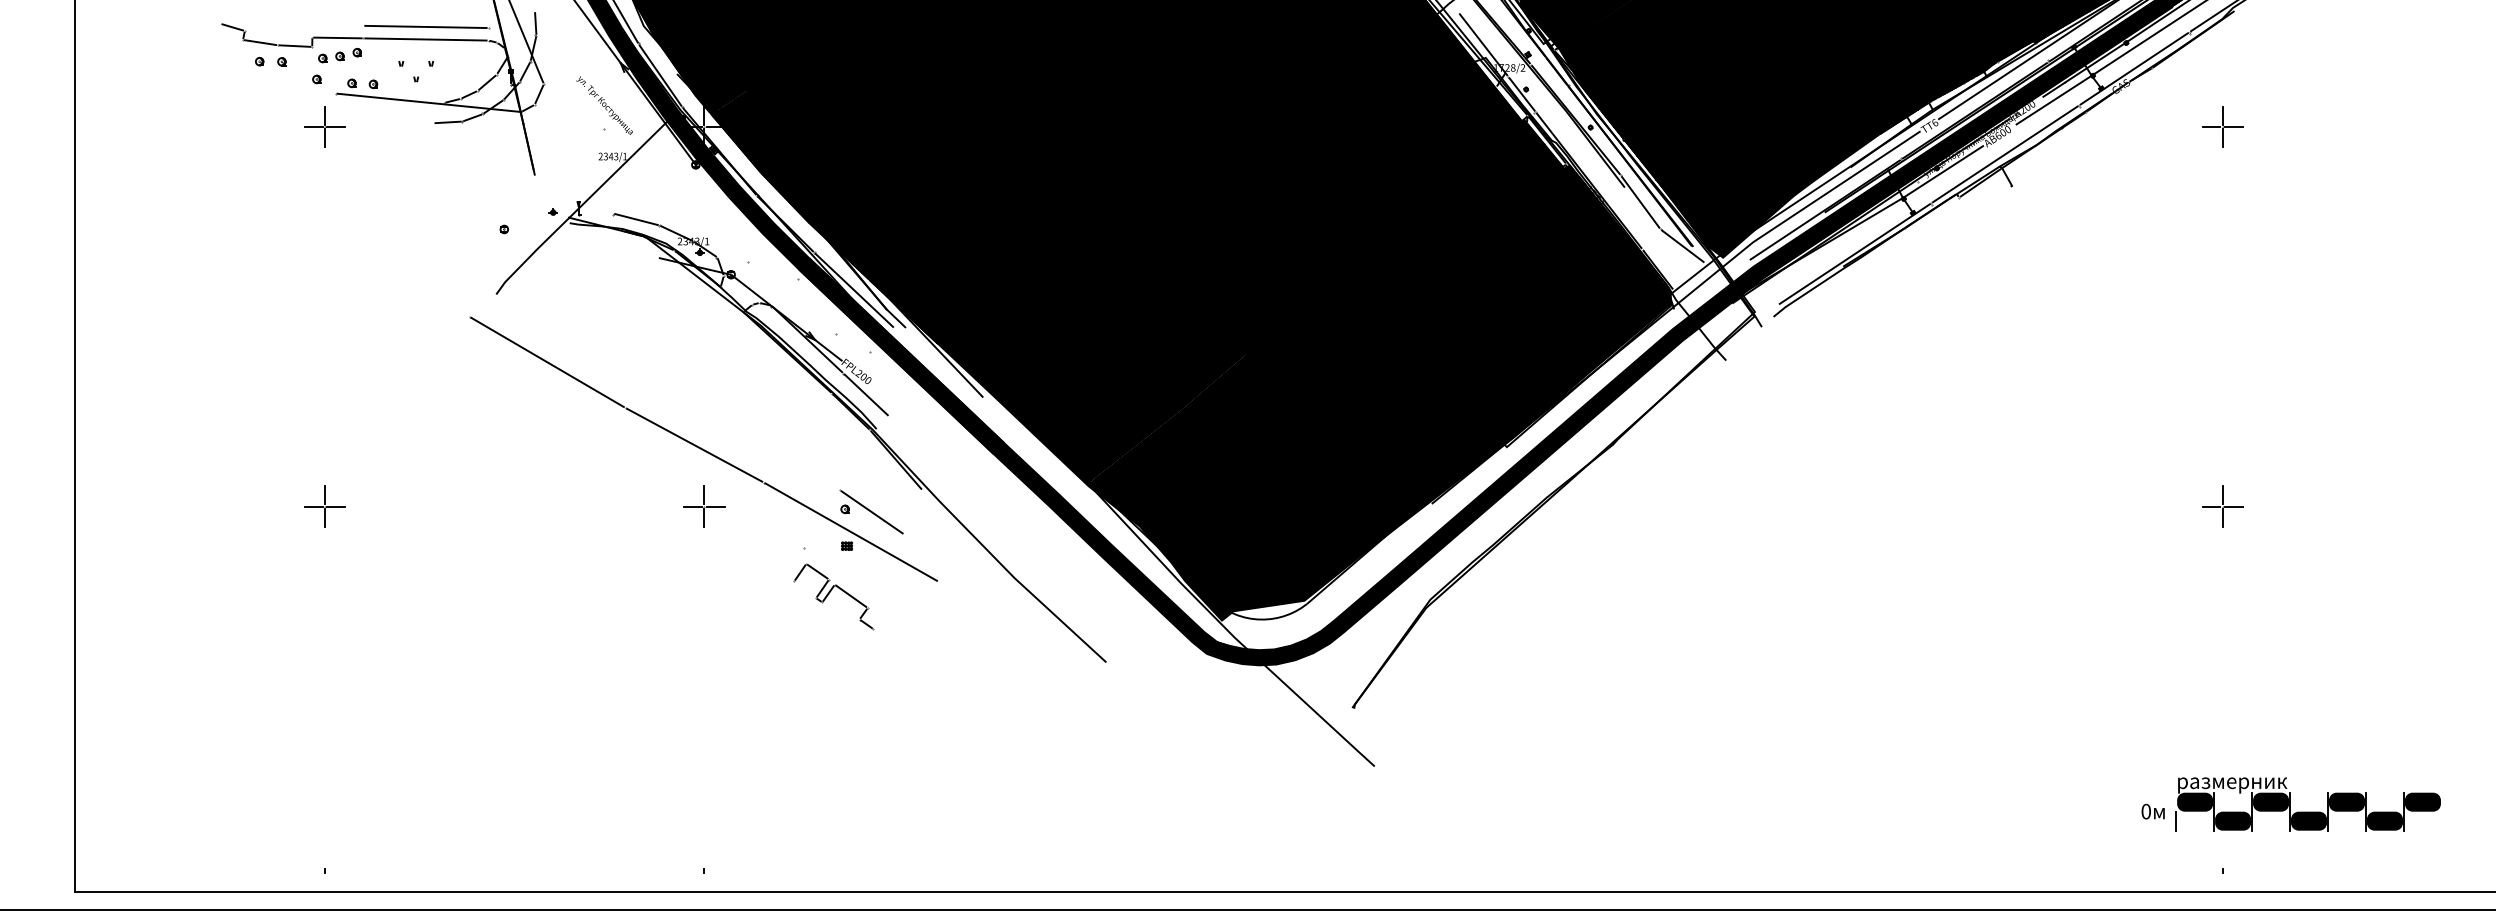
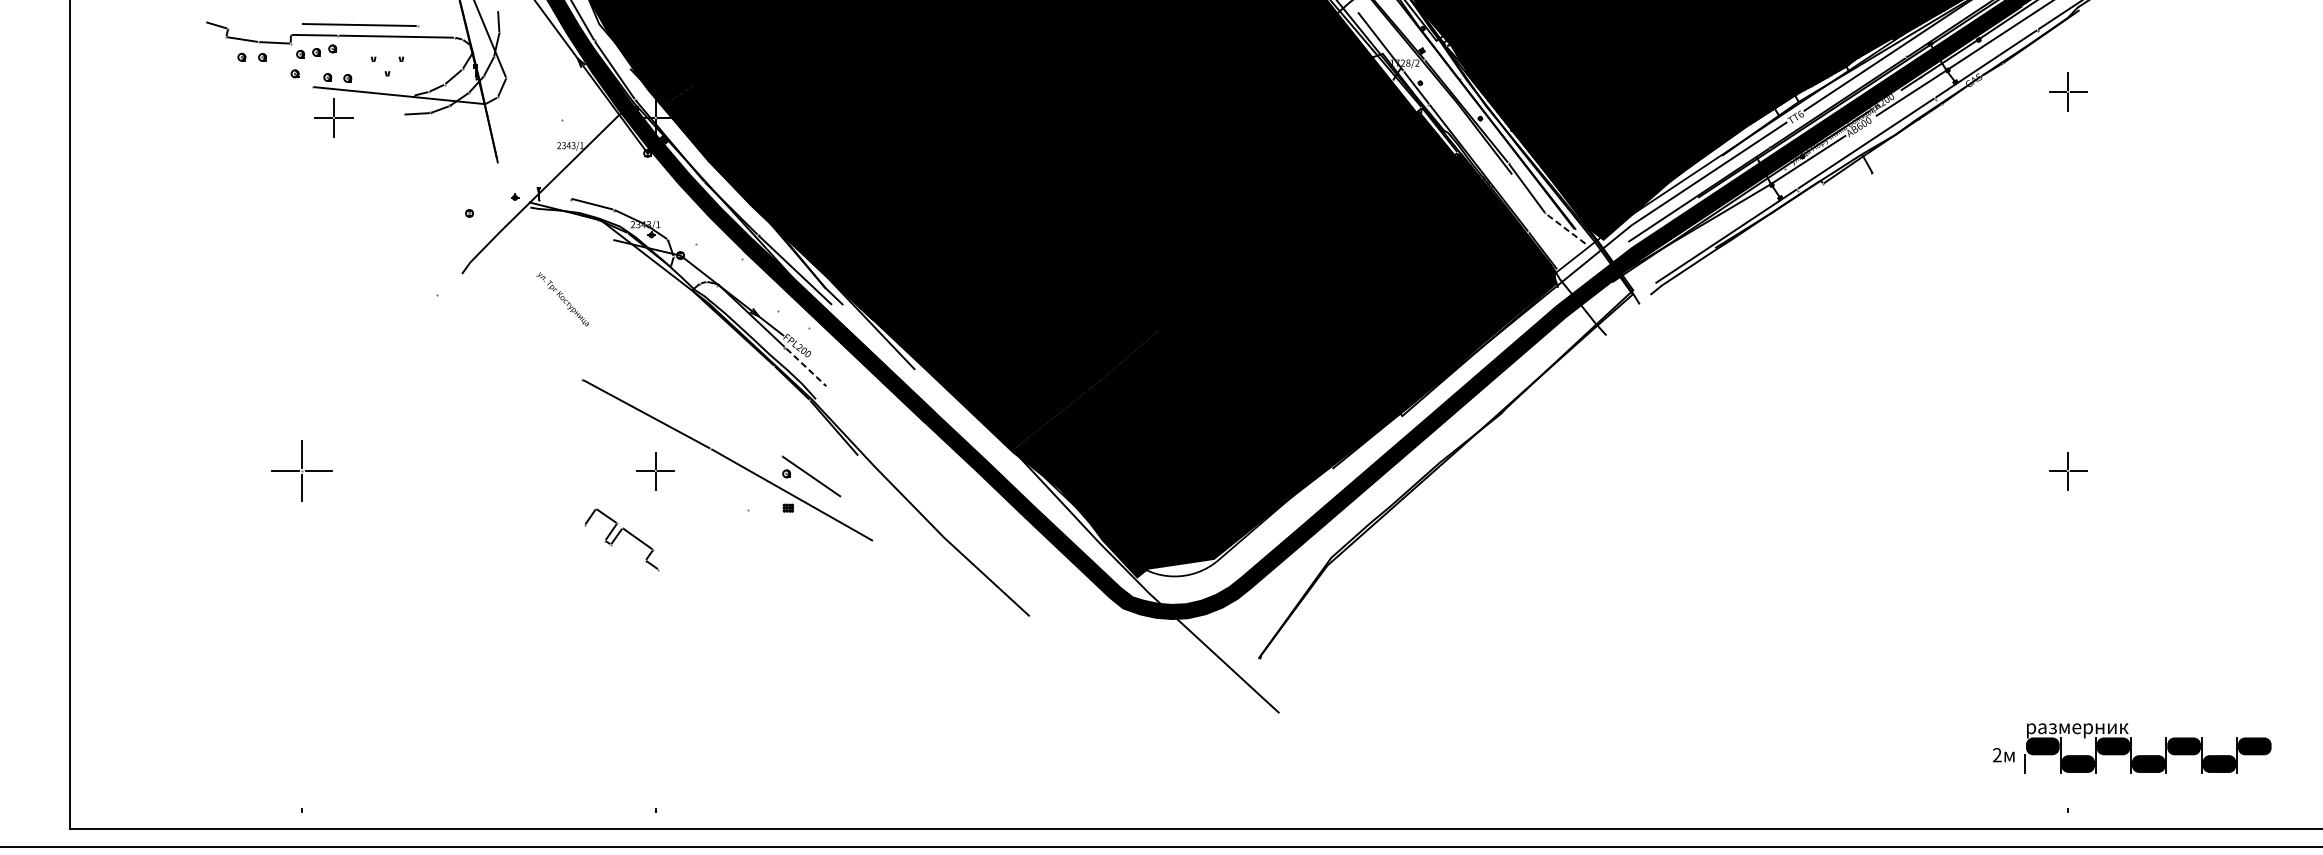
line: (427, 27) -> (360, 25), moved
text: (604, 105) -> (562, 299), moved
part: (324, 126) -> (333, 117), moved
part: (2222, 126) -> (2068, 91), moved
line: (1682, 245) -> (1565, 228), solid -> dashed
line: (547, 362) -> (509, 337), removed
line: (866, 395) -> (806, 367), solid -> dashed
part: (324, 506) -> (302, 471), size x1.6
part: (833, 596) -> (621, 539), moved
text: (2145, 811) -> (1996, 755), 0 -> 2

